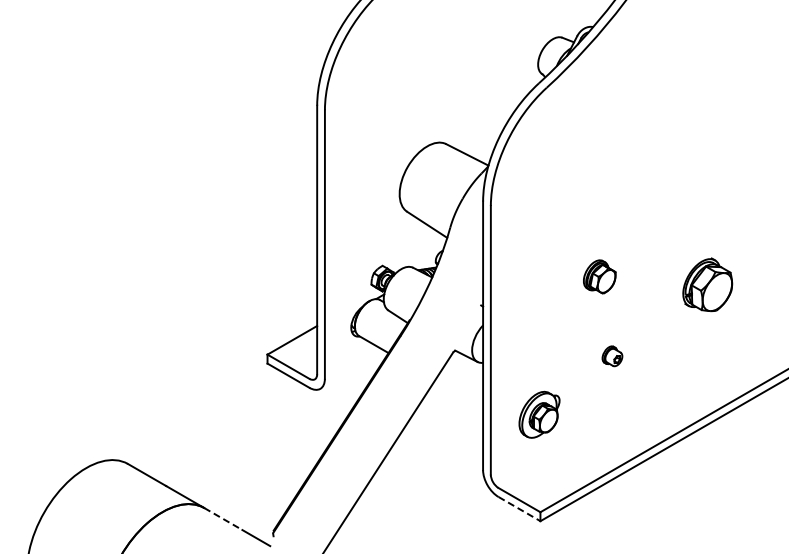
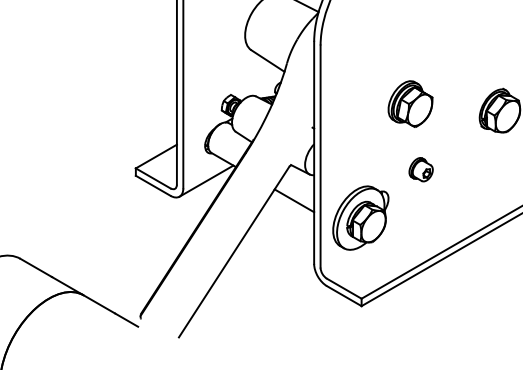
part: (599, 276) -> (410, 103), size x1.67
part: (612, 356) -> (421, 169), size x1.43
line: (352, 369) -> (206, 180), added
line: (459, 393) -> (294, 200), added
part: (539, 414) -> (360, 217), size x1.67
line: (519, 509) -> (344, 296), dashed -> solid
line: (223, 519) -> (99, 304), dashed -> solid

